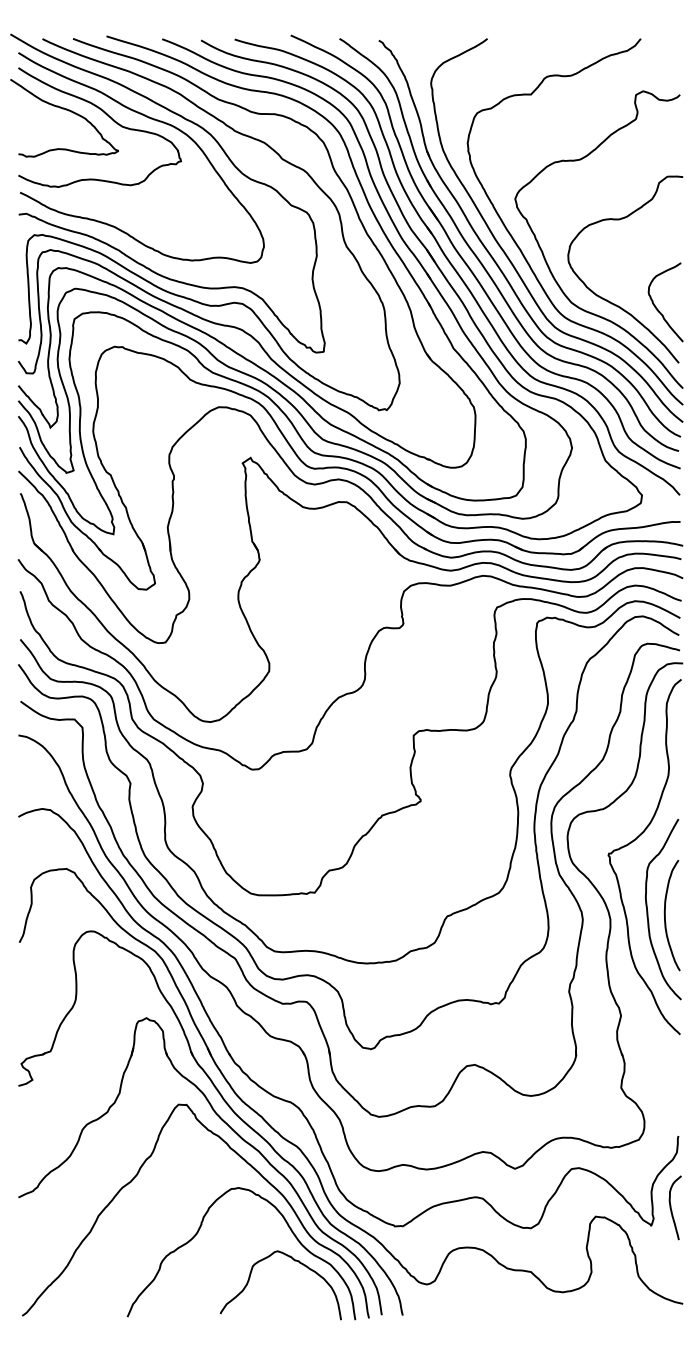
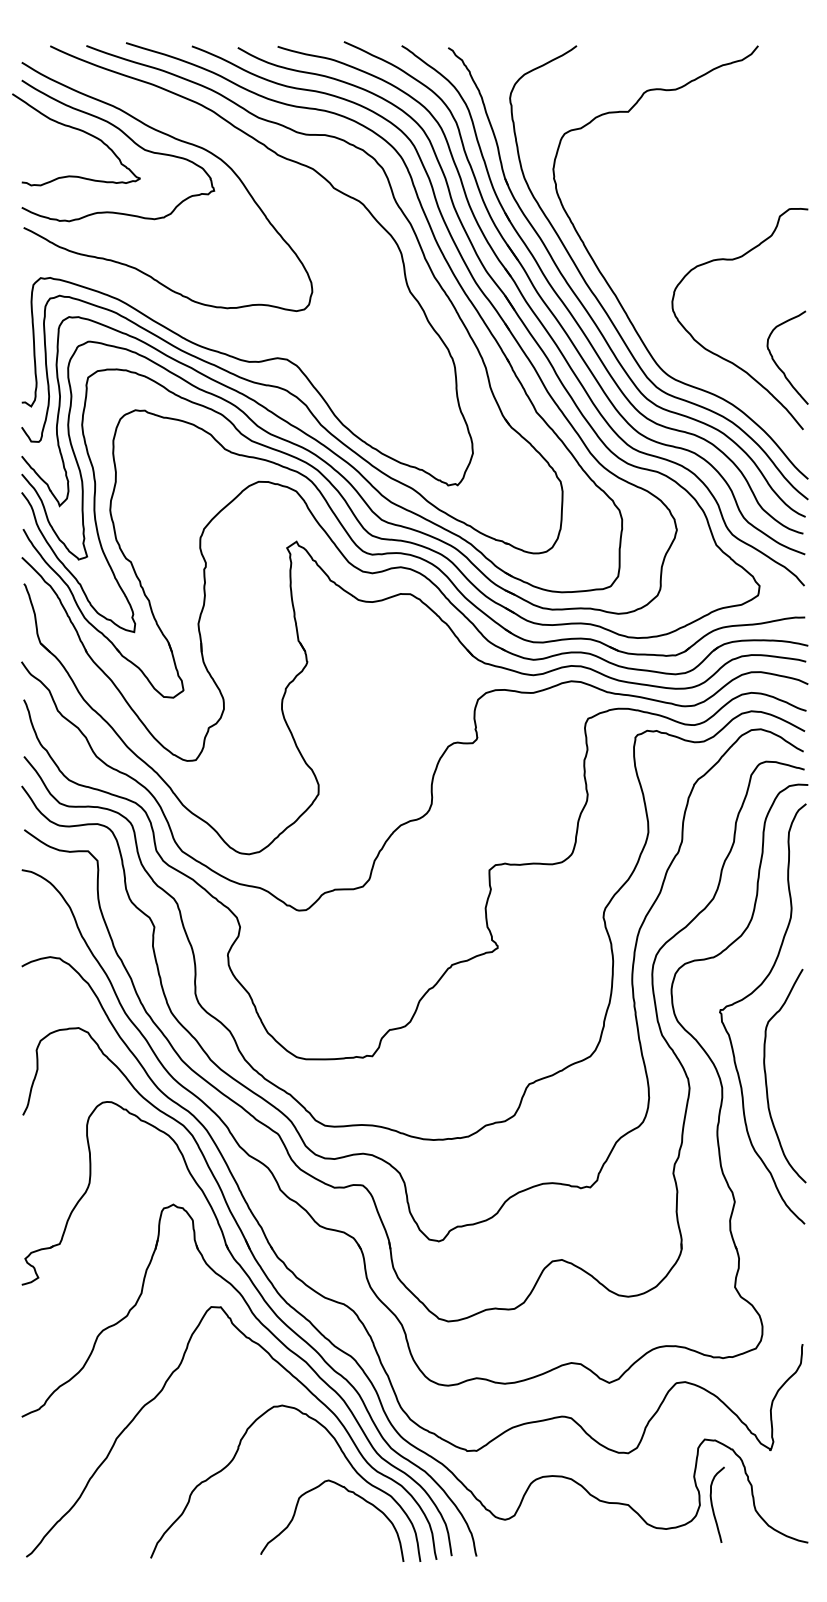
curve: (225, 155) -> (266, 183), removed
curve: (546, 259) -> (646, 307), removed
curve: (665, 915) -> (787, 1083), removed
curve: (671, 1207) -> (712, 1504), moved

